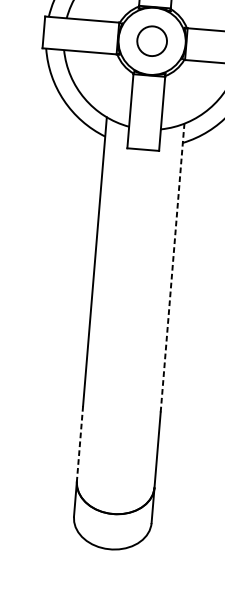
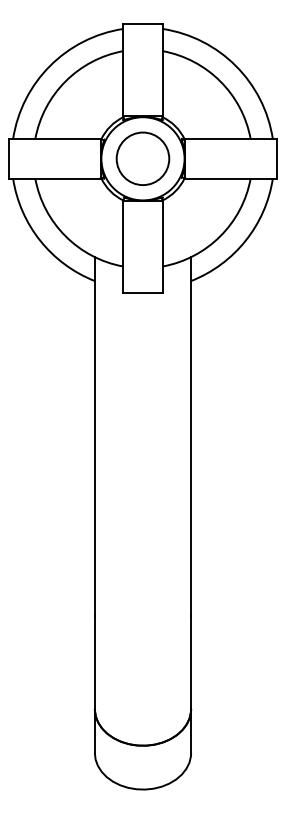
circle: (151, 41) -> (142, 158), size x1.43
line: (172, 267) -> (191, 435), dashed -> solid
line: (79, 443) -> (94, 662), dashed -> solid

